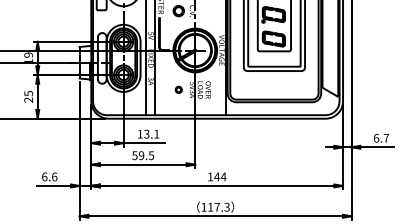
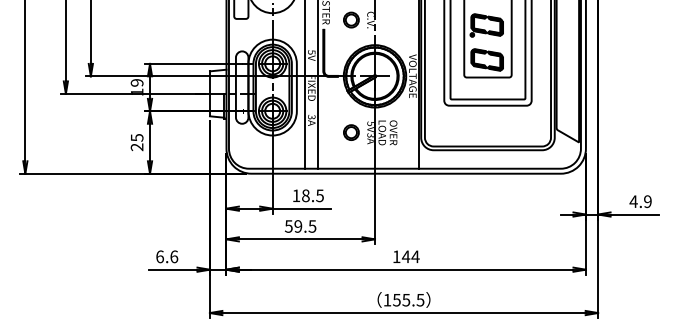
circle: (178, 89) -> (351, 132), size x1.67
text: (151, 133) -> (312, 195), 13.1 -> 18.5
text: (381, 138) -> (640, 201), 6.7 -> 4.9
text: (218, 206) -> (408, 299), 117.3 -> 155.5

